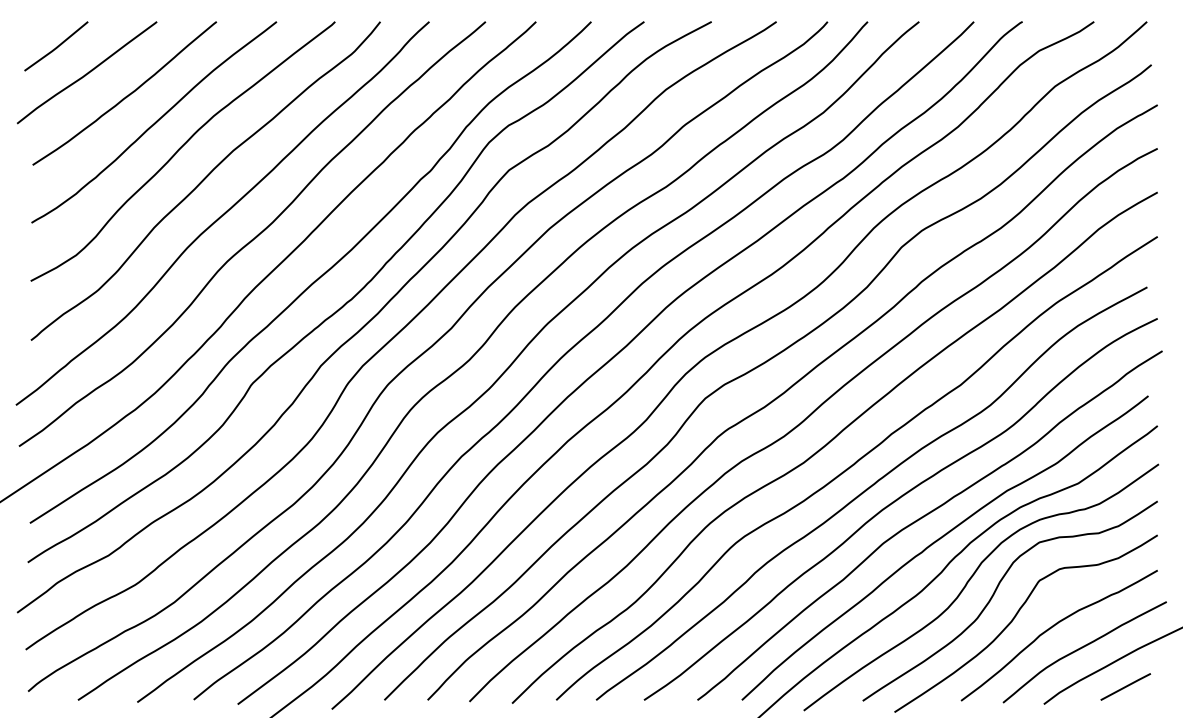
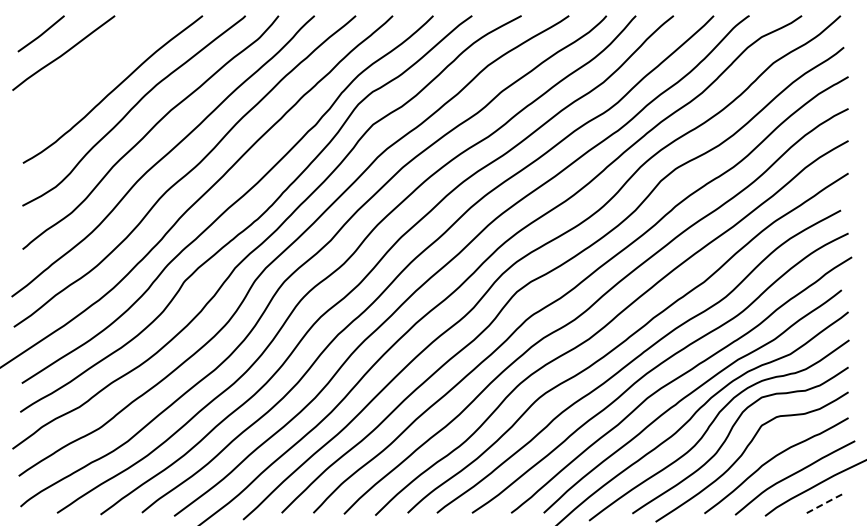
curve: (126, 95) -> (92, 69), removed
line: (1126, 687) -> (825, 503), solid -> dashed

